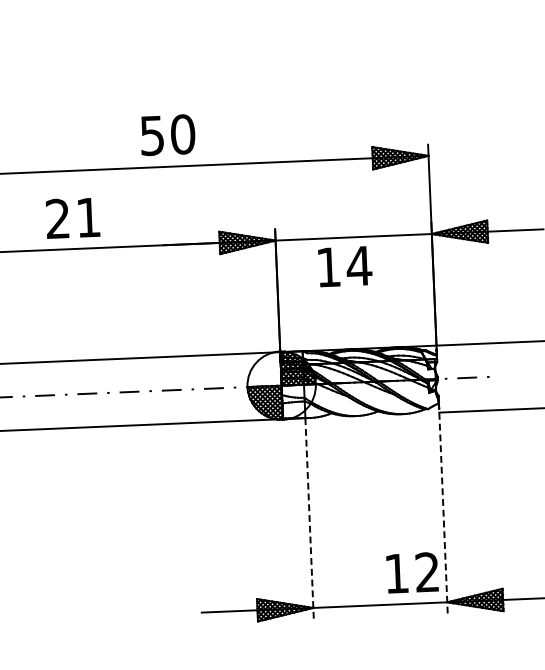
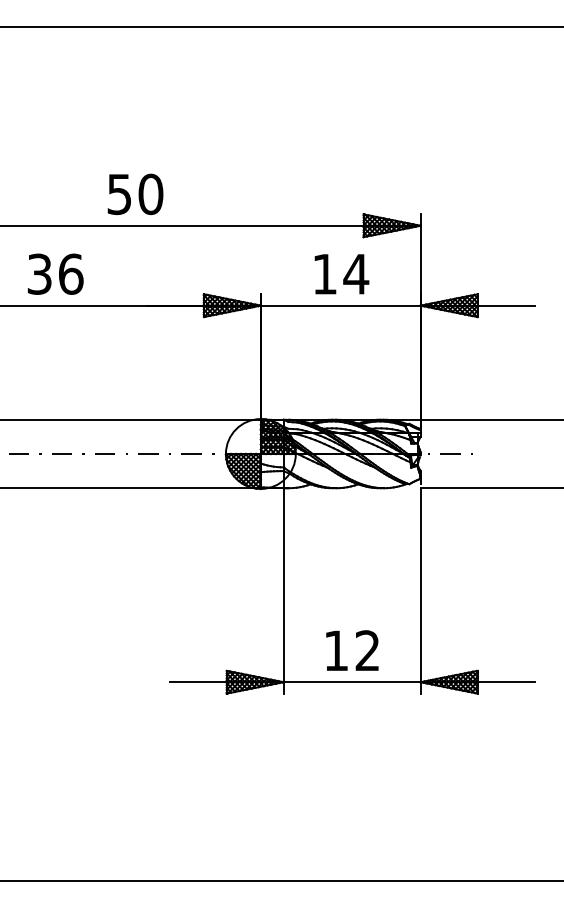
text: (167, 135) -> (135, 194), moved
text: (73, 217) -> (55, 273), 21 -> 36
text: (344, 266) -> (341, 274), moved
line: (443, 512) -> (420, 590), dashed -> solid
line: (309, 518) -> (283, 590), dashed -> solid
text: (412, 572) -> (352, 650), moved

